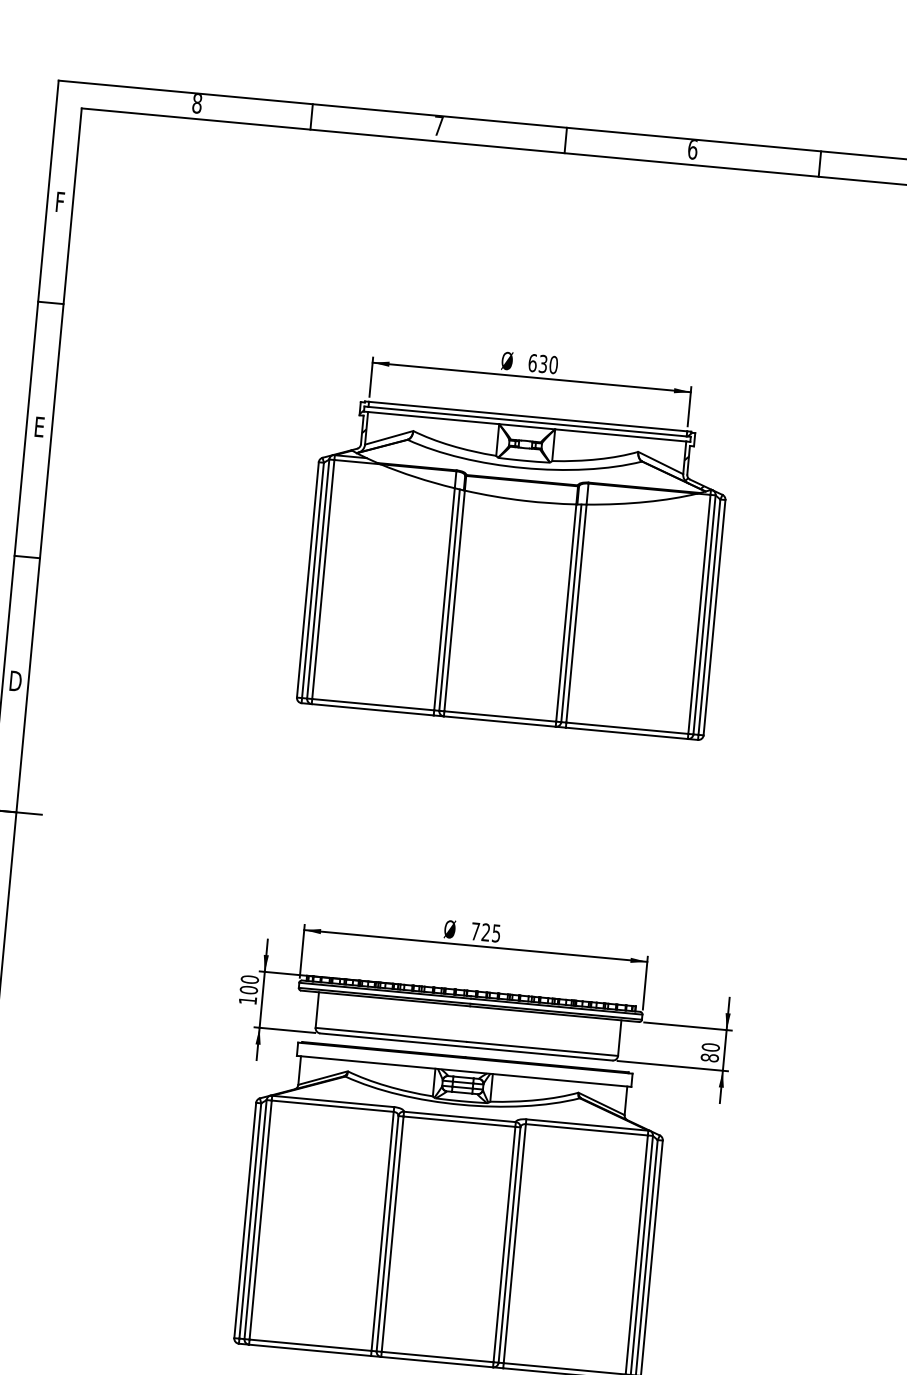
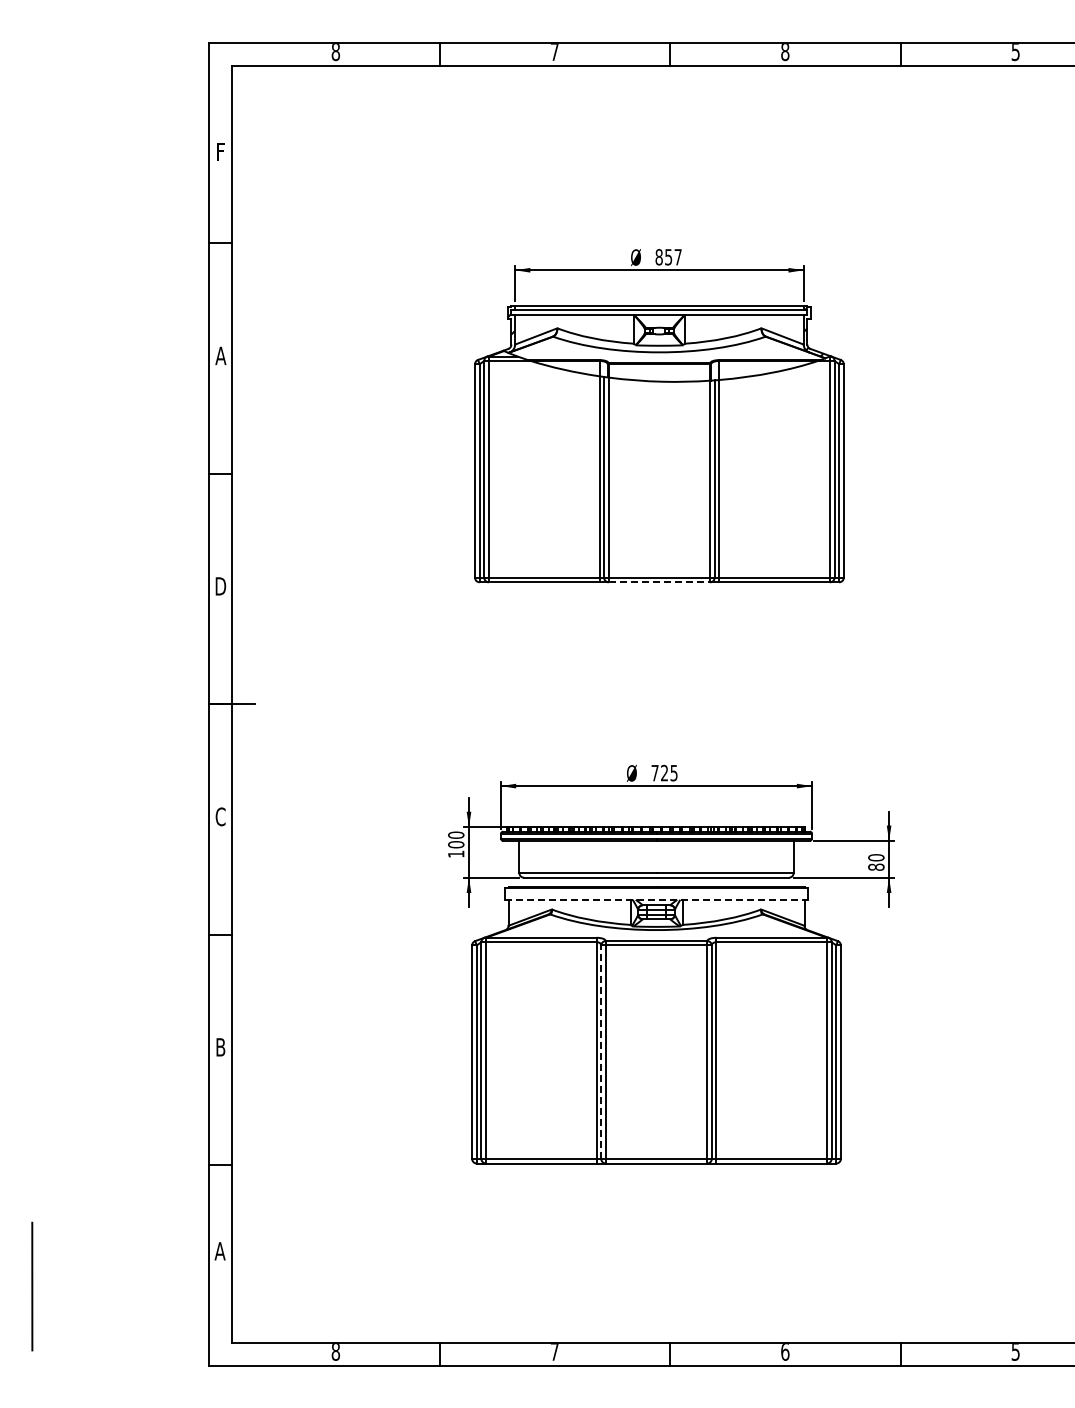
text: (693, 150) -> (785, 52), 6 -> 8
text: (543, 364) -> (668, 257), 630 -> 857
text: (39, 426) -> (220, 355), E -> A
line: (499, 721) -> (659, 582), solid -> dashed
line: (464, 1071) -> (656, 899), solid -> dashed
line: (387, 1234) -> (601, 1052), solid -> dashed

